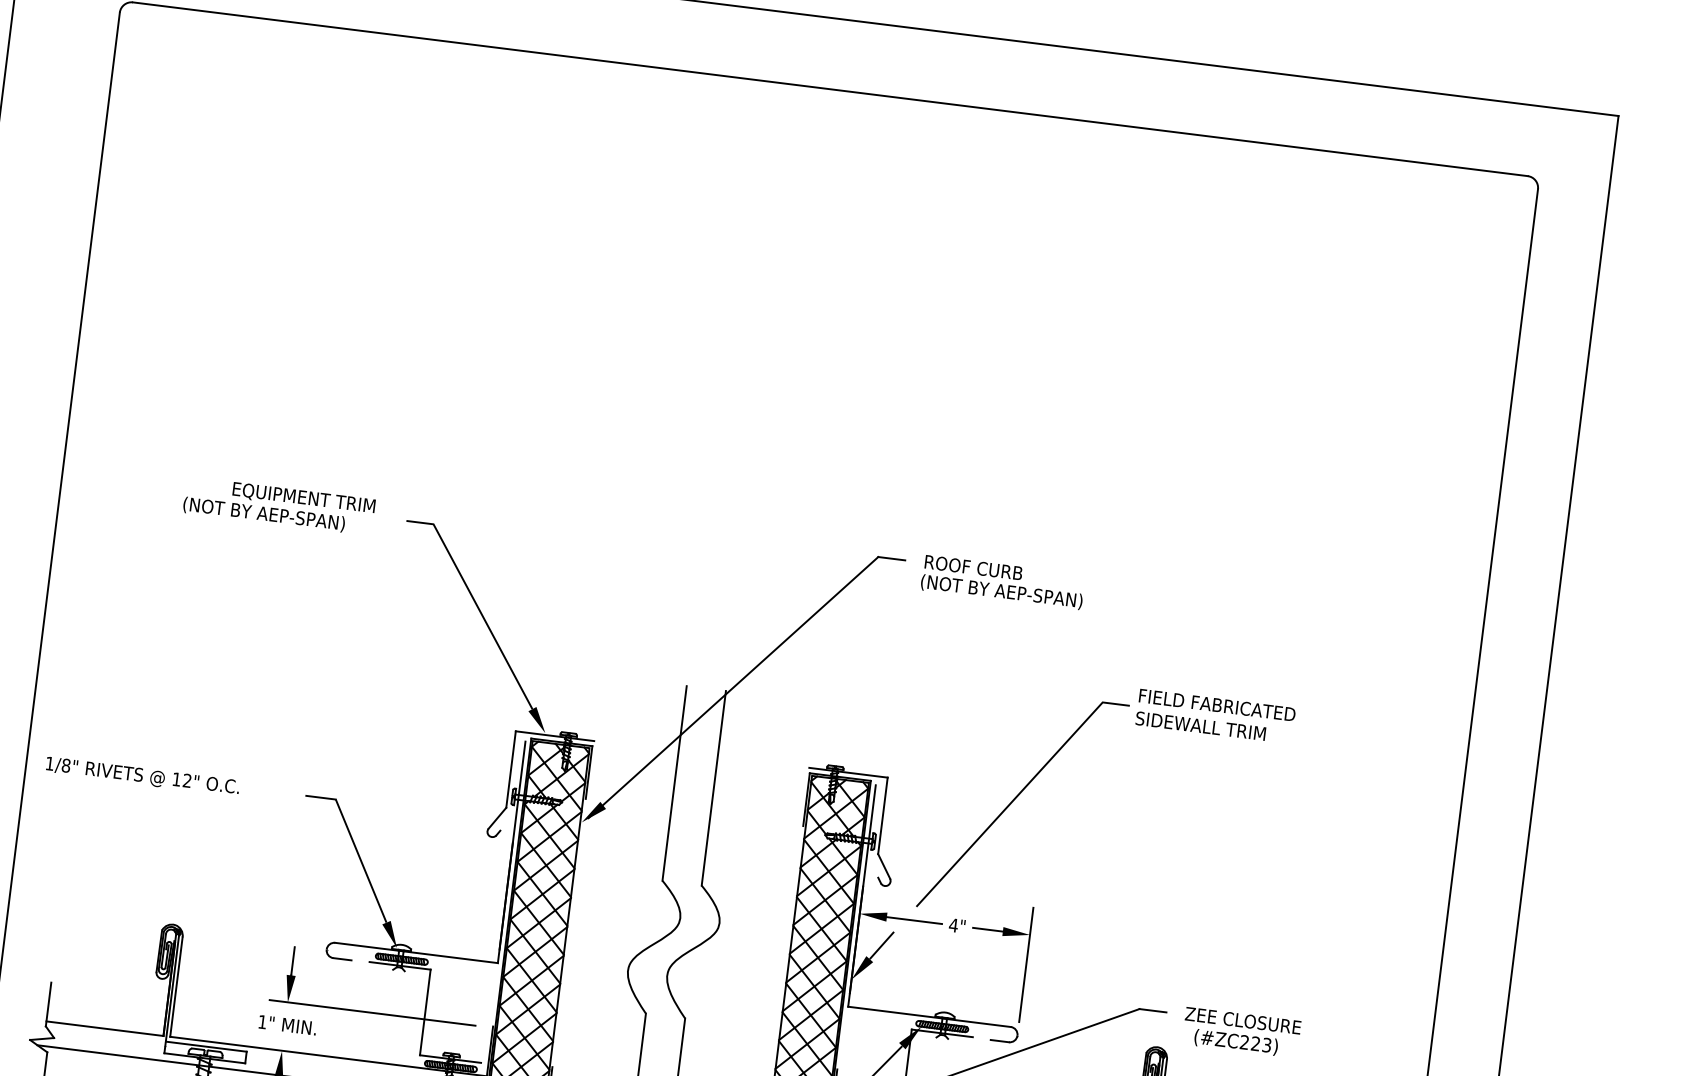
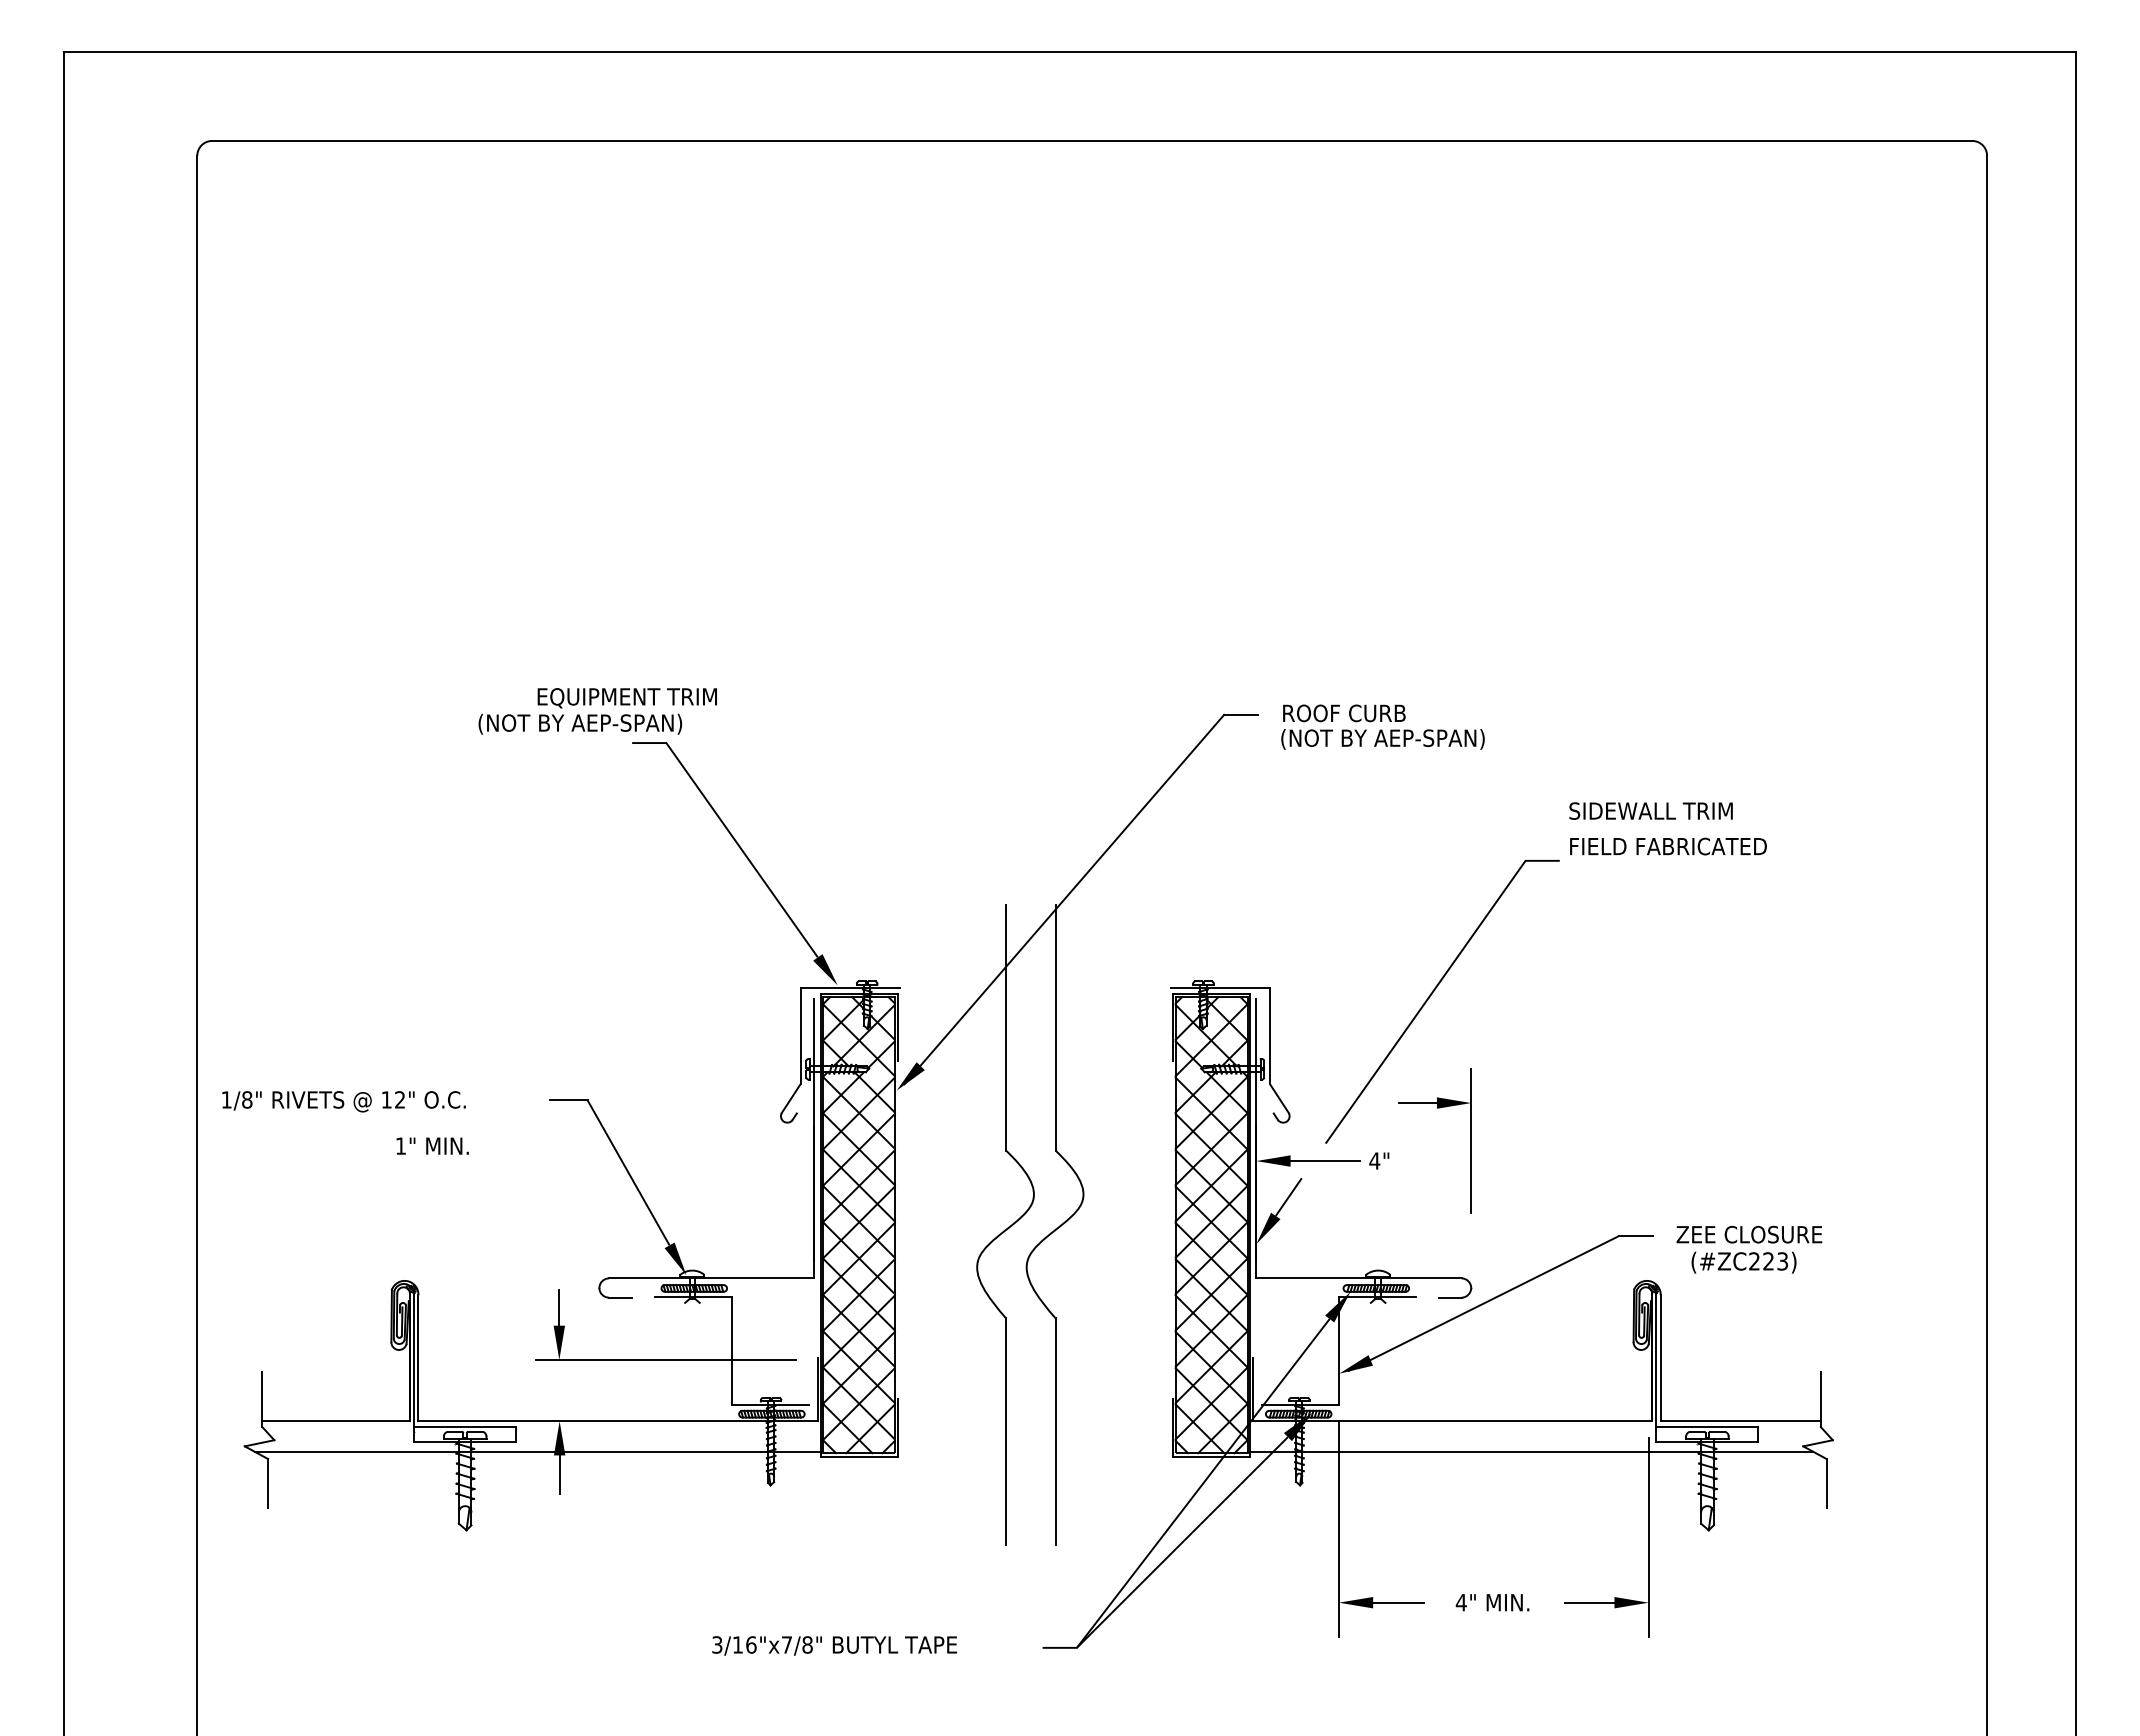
text: (279, 506) -> (597, 711), moved
text: (1200, 725) -> (1650, 810), moved
part: (1002, 935) -> (1437, 1108), moved
text: (287, 1024) -> (432, 1145), moved

